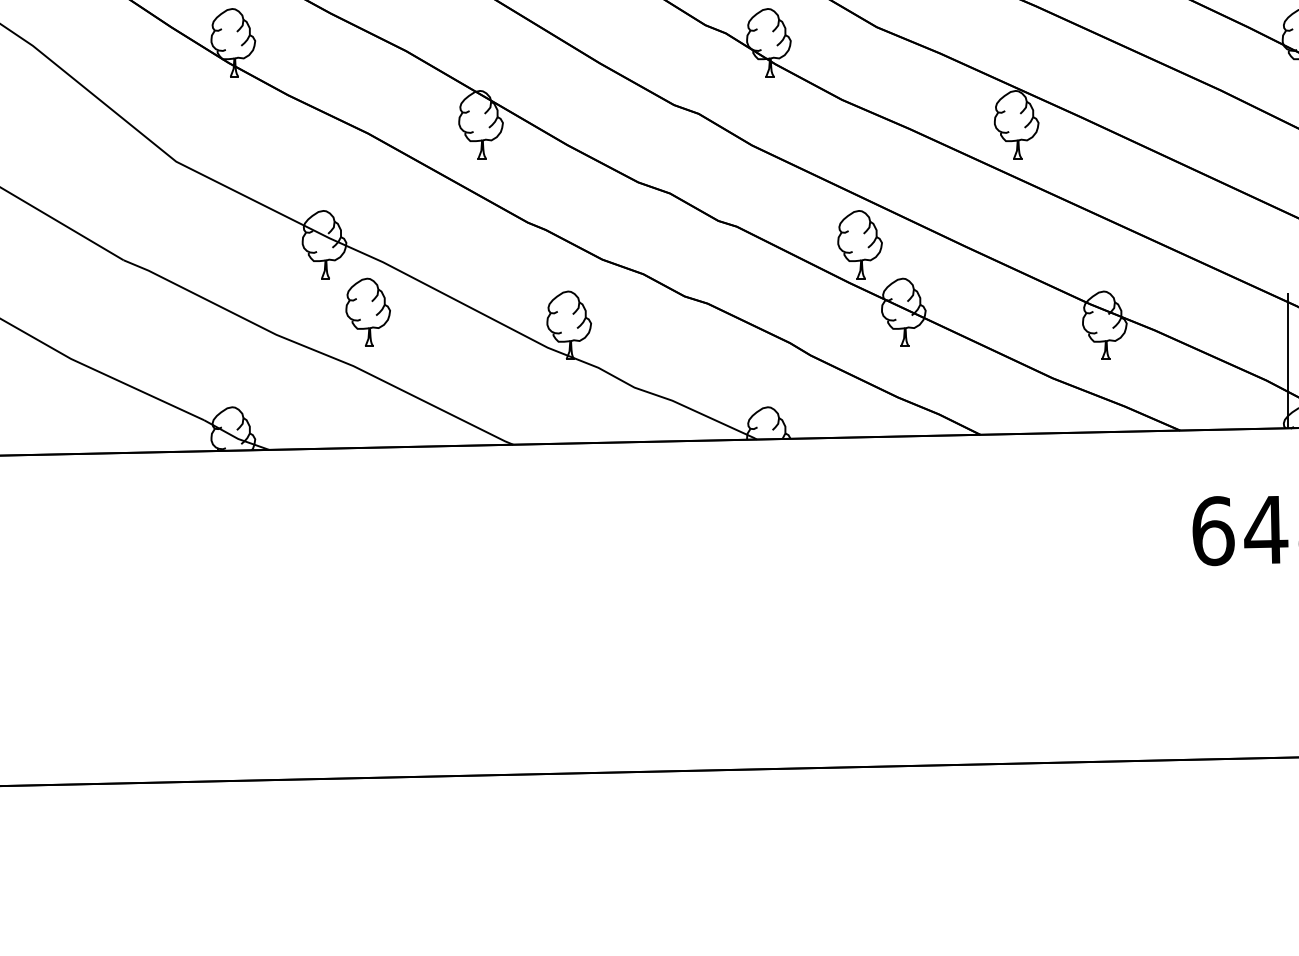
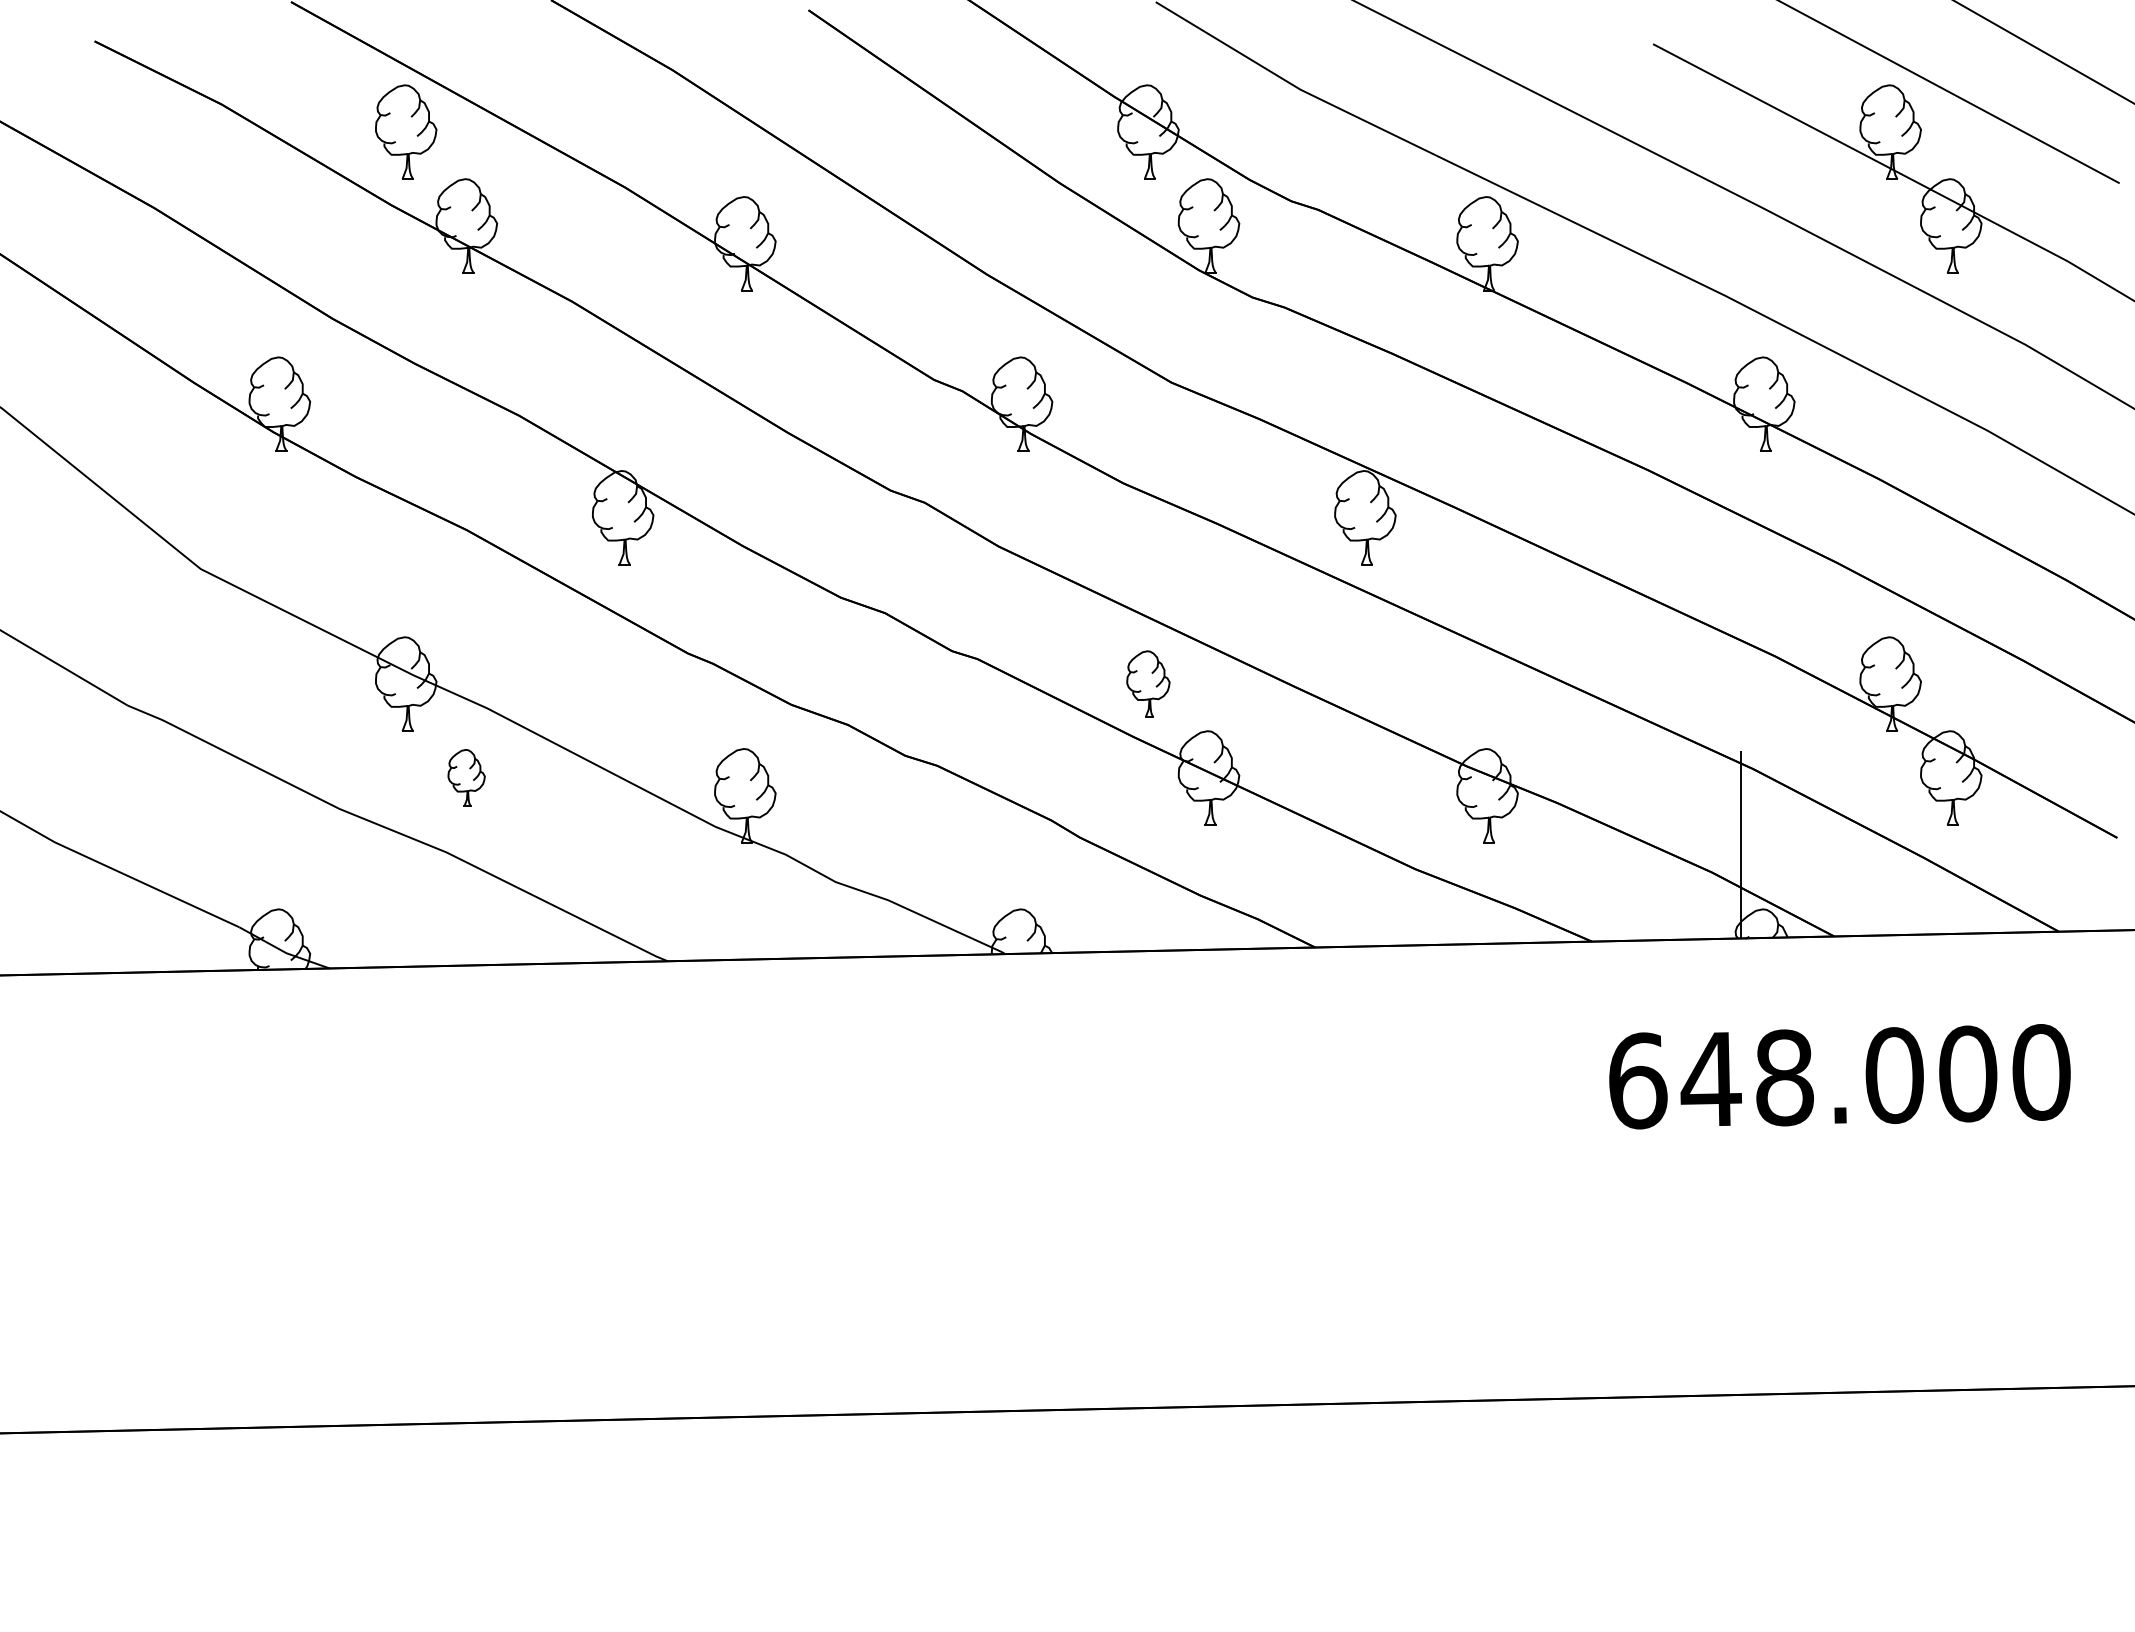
part: (860, 244) -> (1148, 683), size x0.7
part: (368, 312) -> (466, 777), size x0.6

